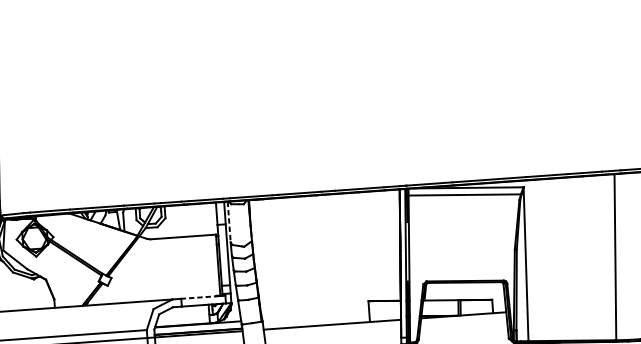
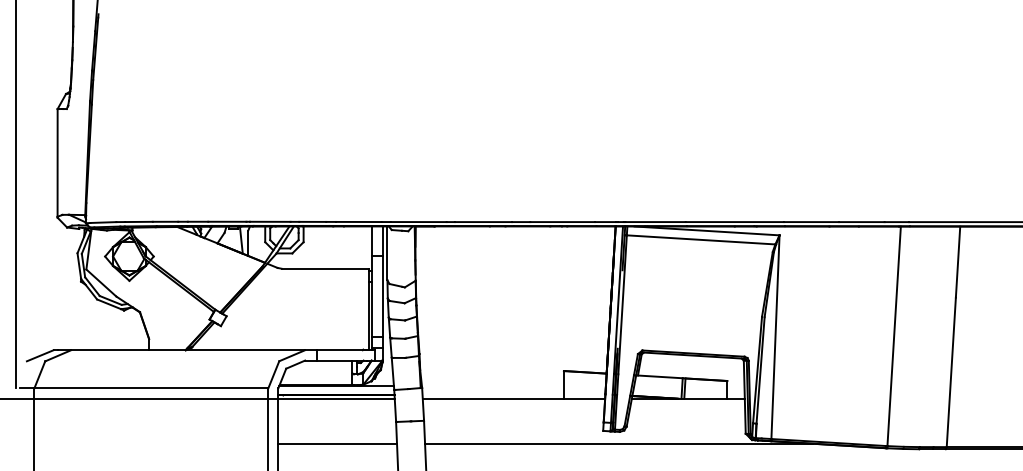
line: (229, 222) -> (387, 253), dashed -> solid
line: (199, 297) -> (341, 350), dashed -> solid

